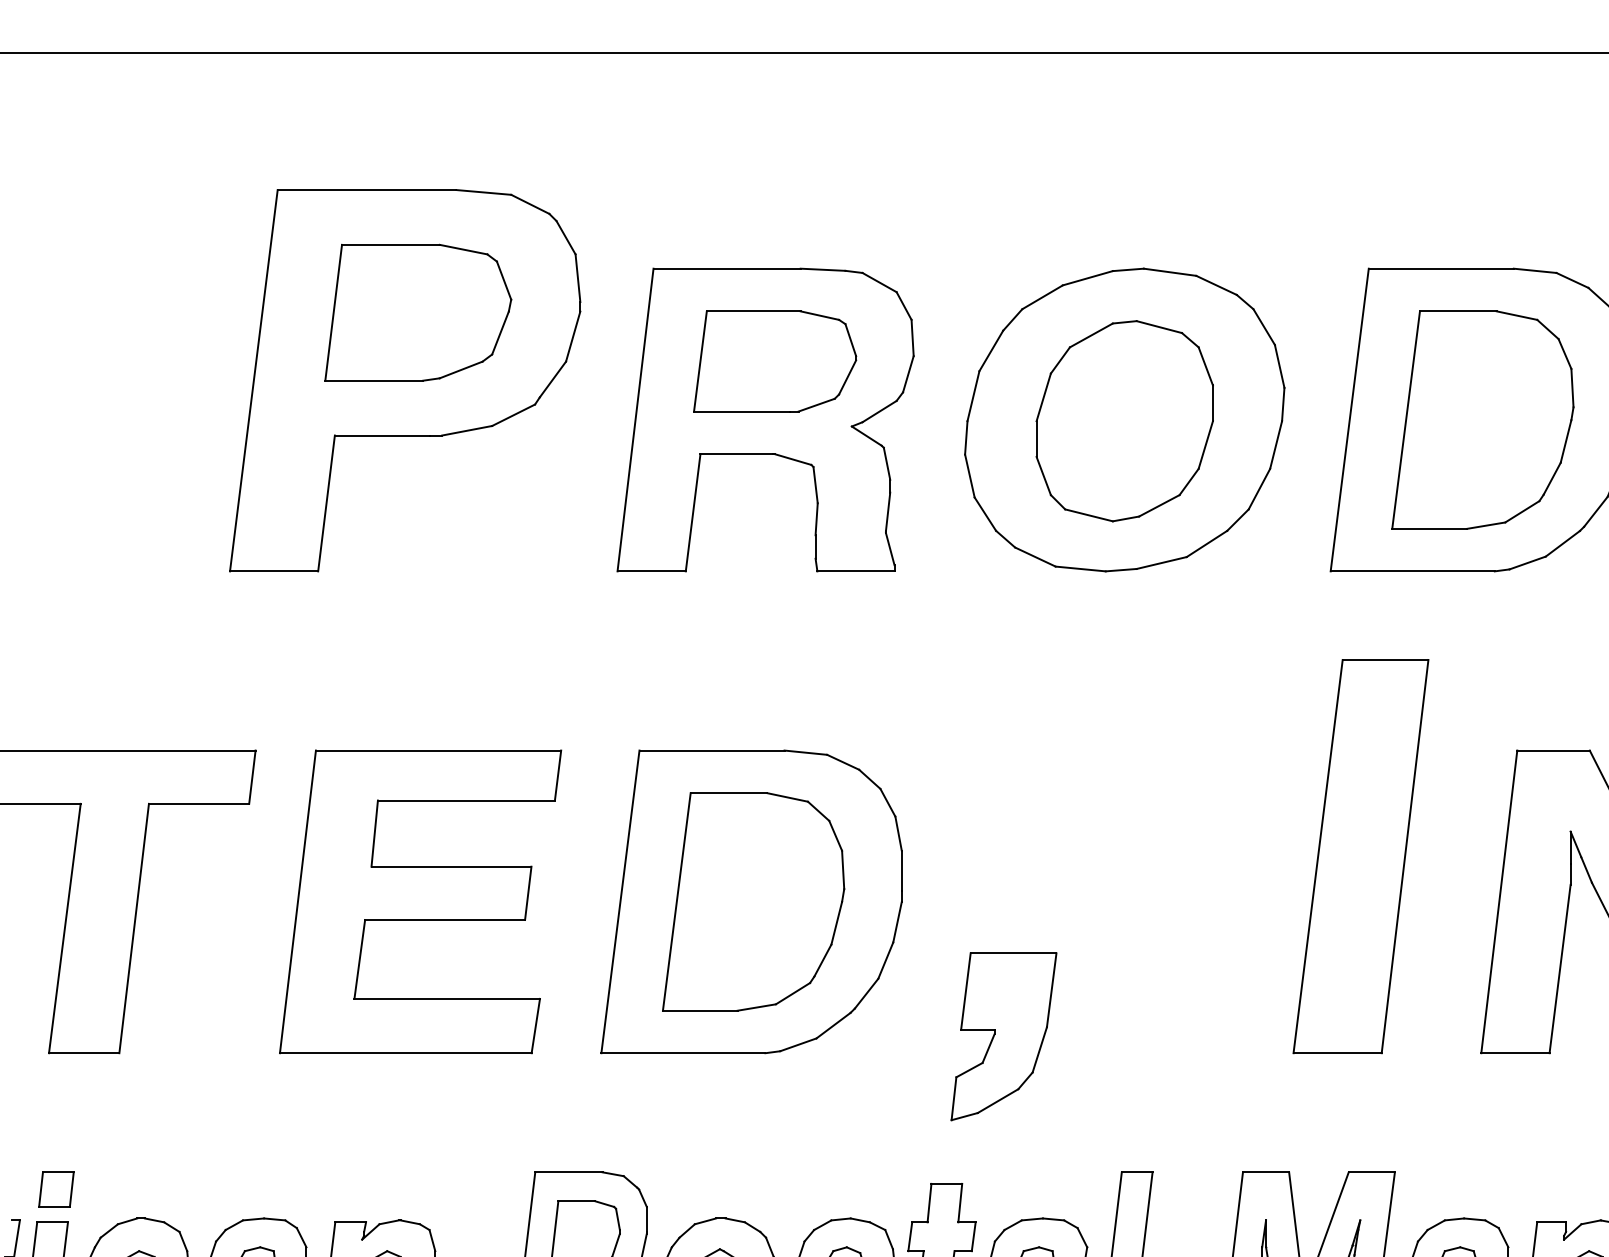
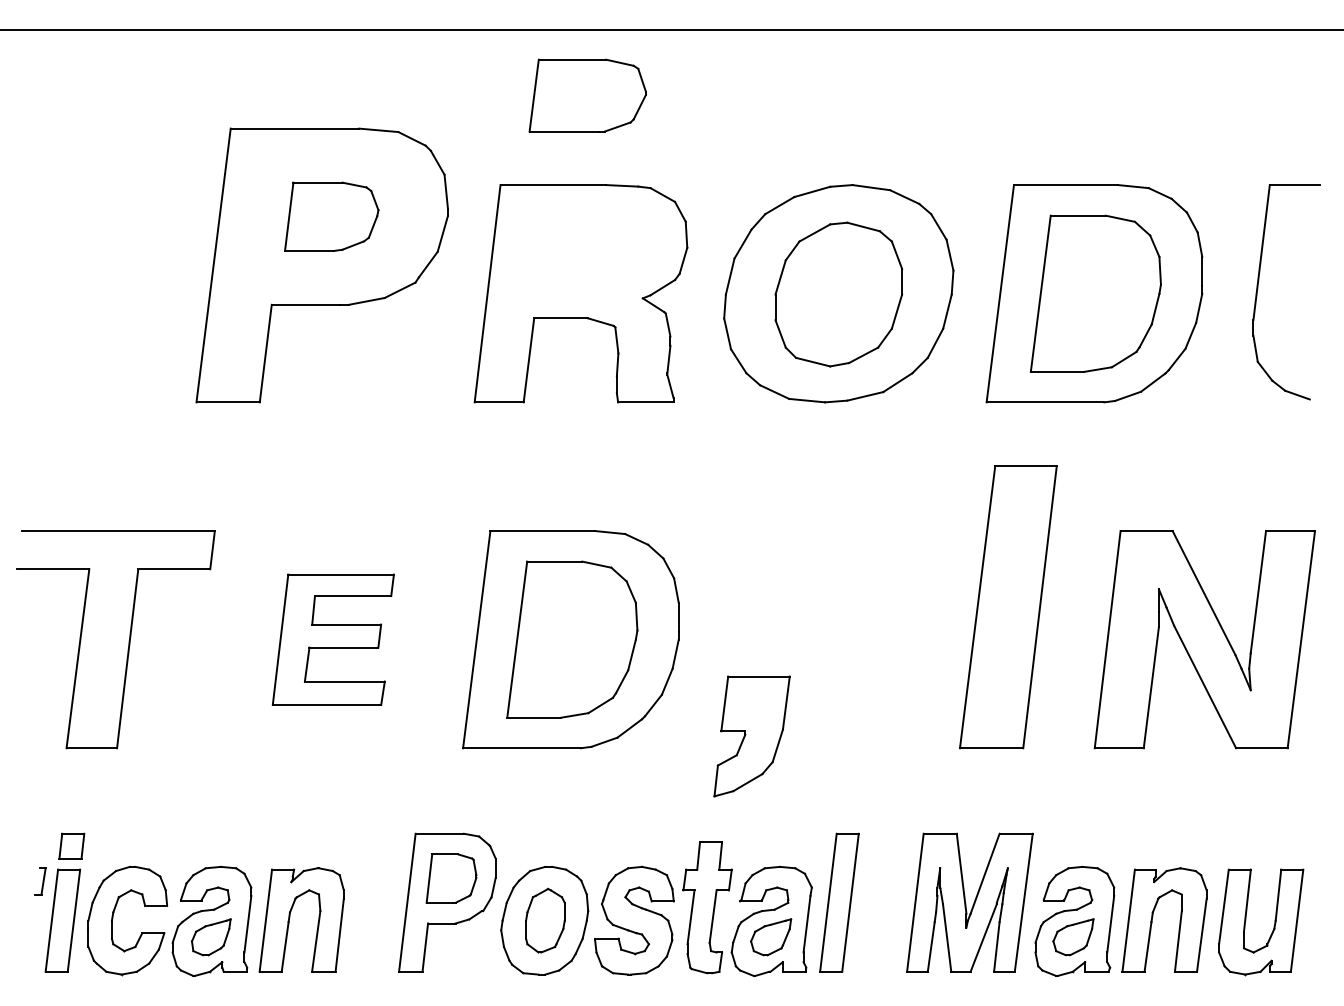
part: (418, 312) -> (331, 216), size x0.7
part: (774, 361) -> (587, 95), moved
part: (420, 901) -> (333, 639), size x0.6

